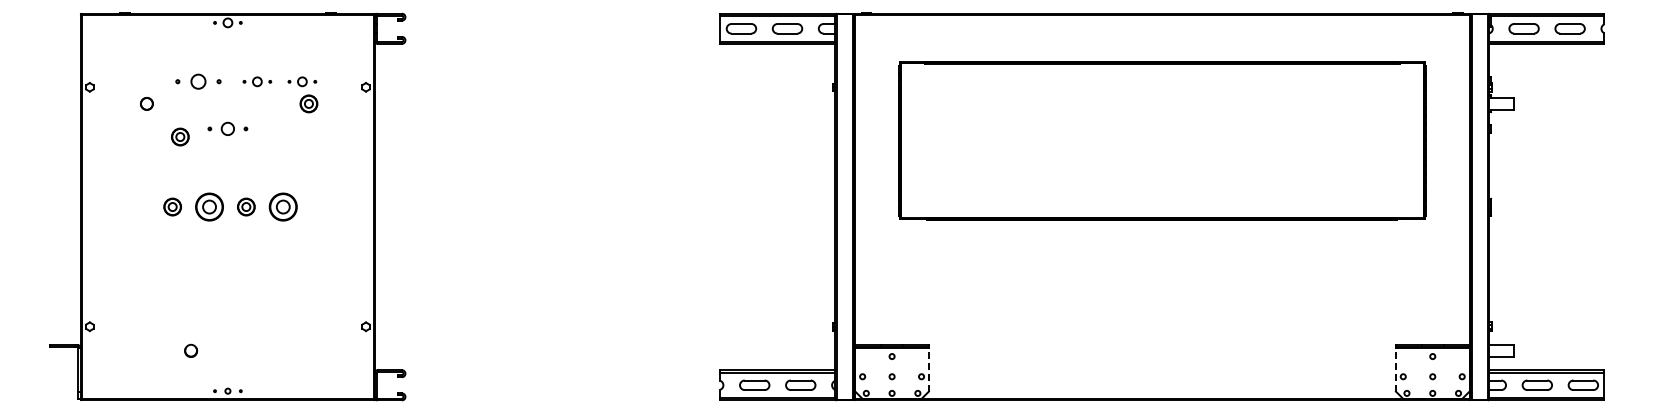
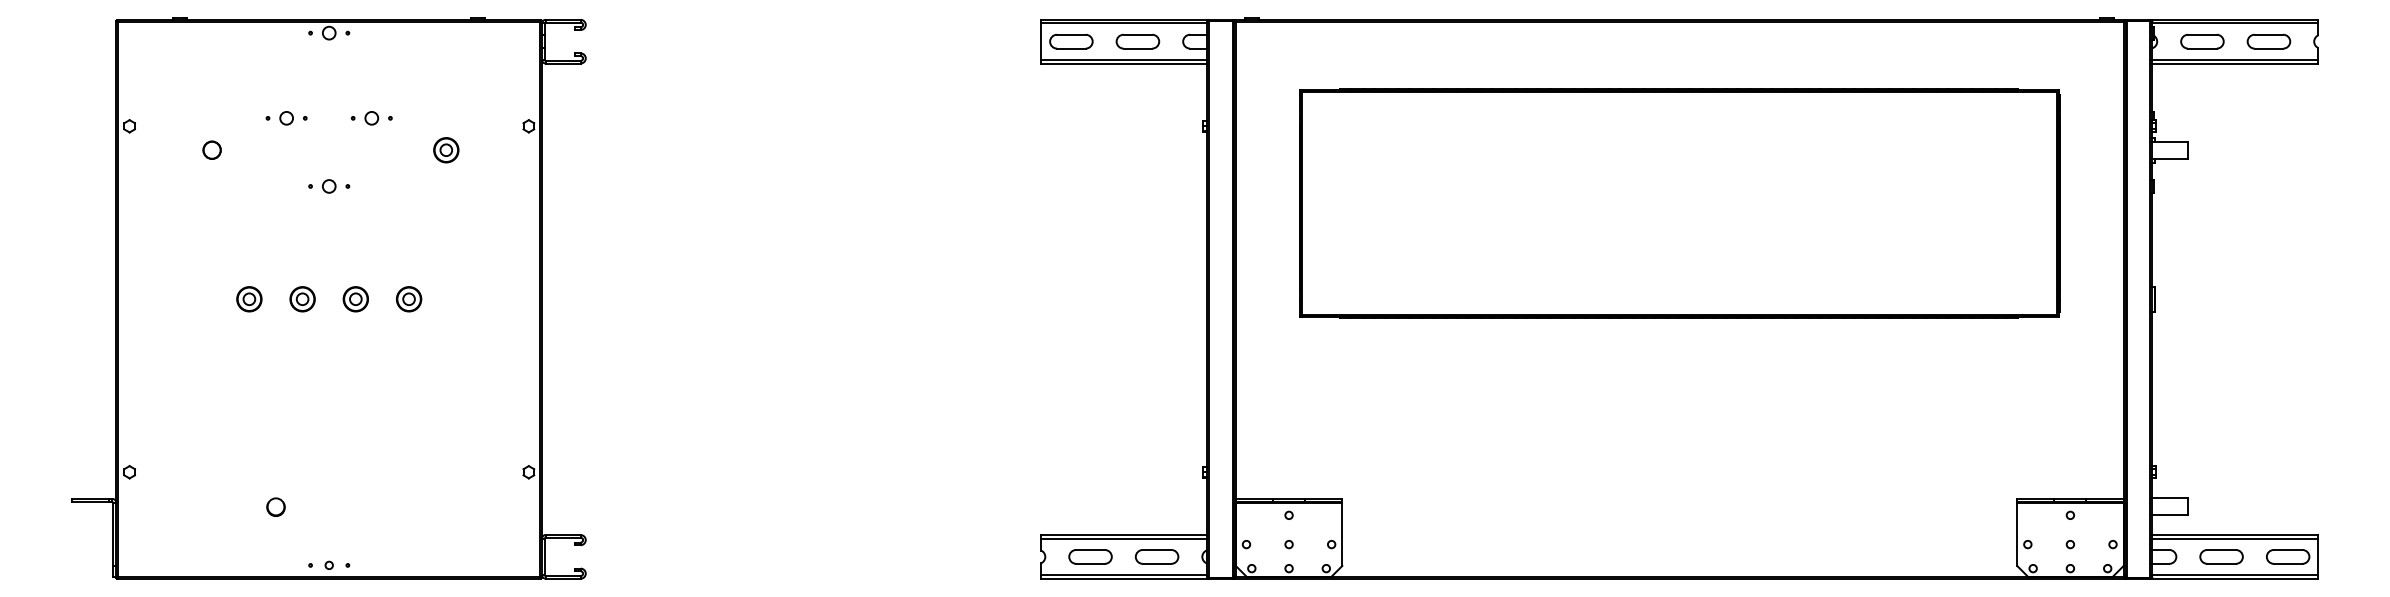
part: (198, 81) -> (286, 117), size x0.62
part: (302, 81) -> (436, 117), removed
part: (227, 128) -> (328, 185), size x0.71
part: (180, 136) -> (260, 197), removed
part: (209, 206) -> (302, 298), size x0.62
part: (282, 206) -> (408, 298), size x0.62
line: (928, 369) -> (1341, 534), dashed -> solid
line: (1395, 369) -> (2016, 534), dashed -> solid

